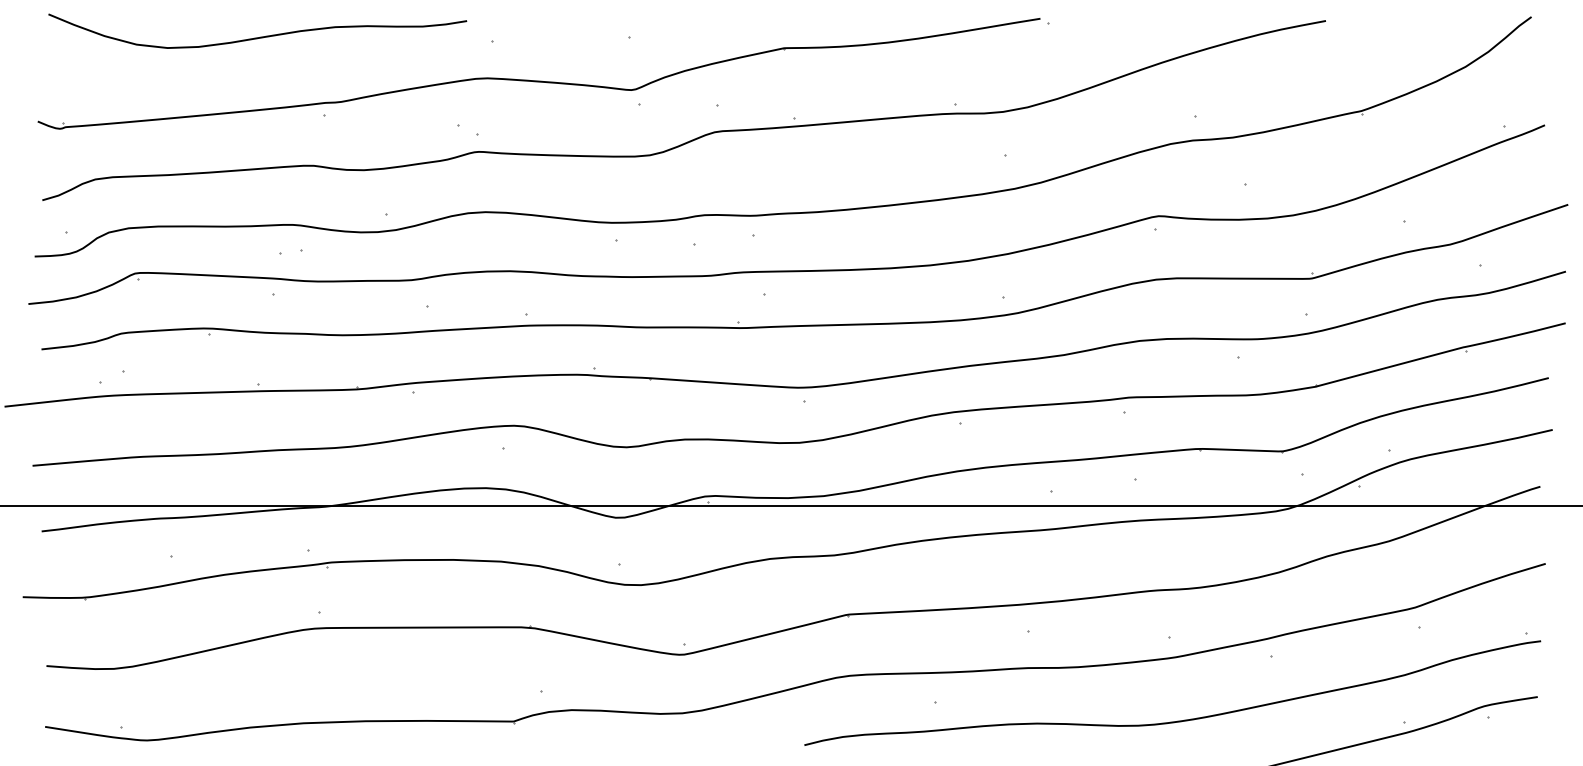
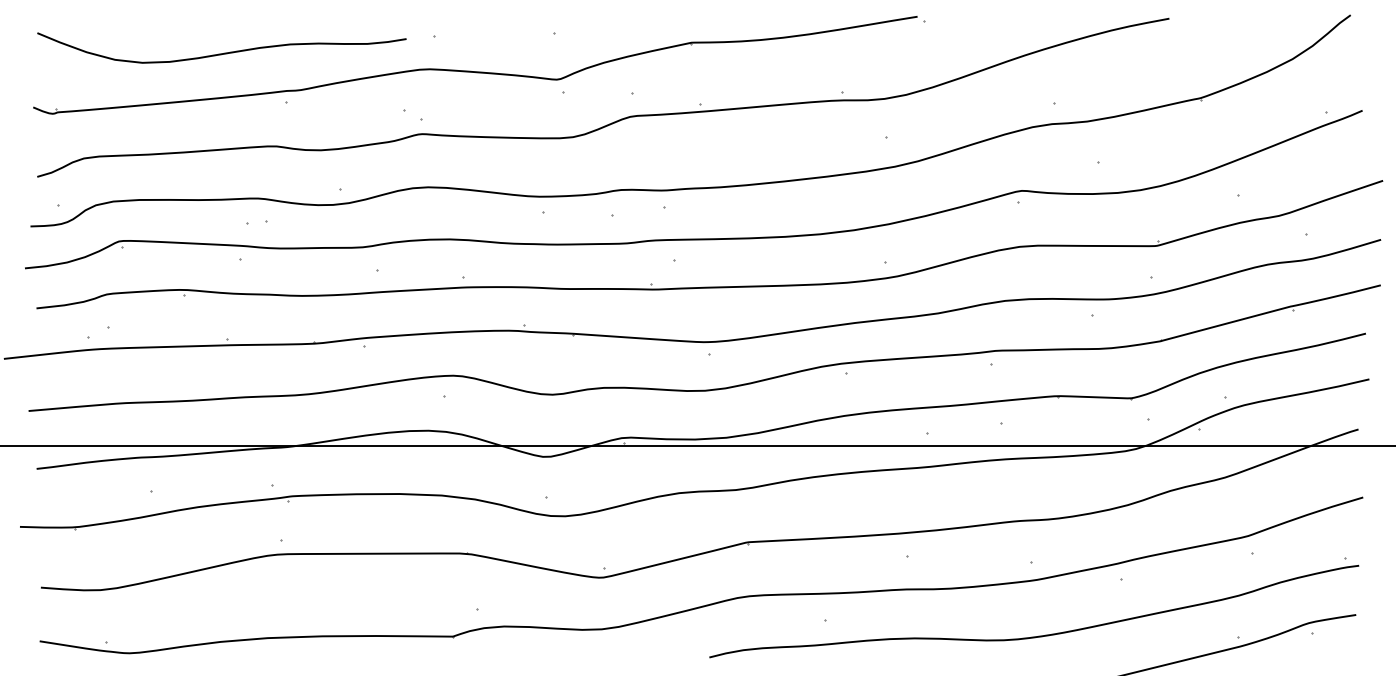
curve: (260, 36) -> (224, 52), moved

